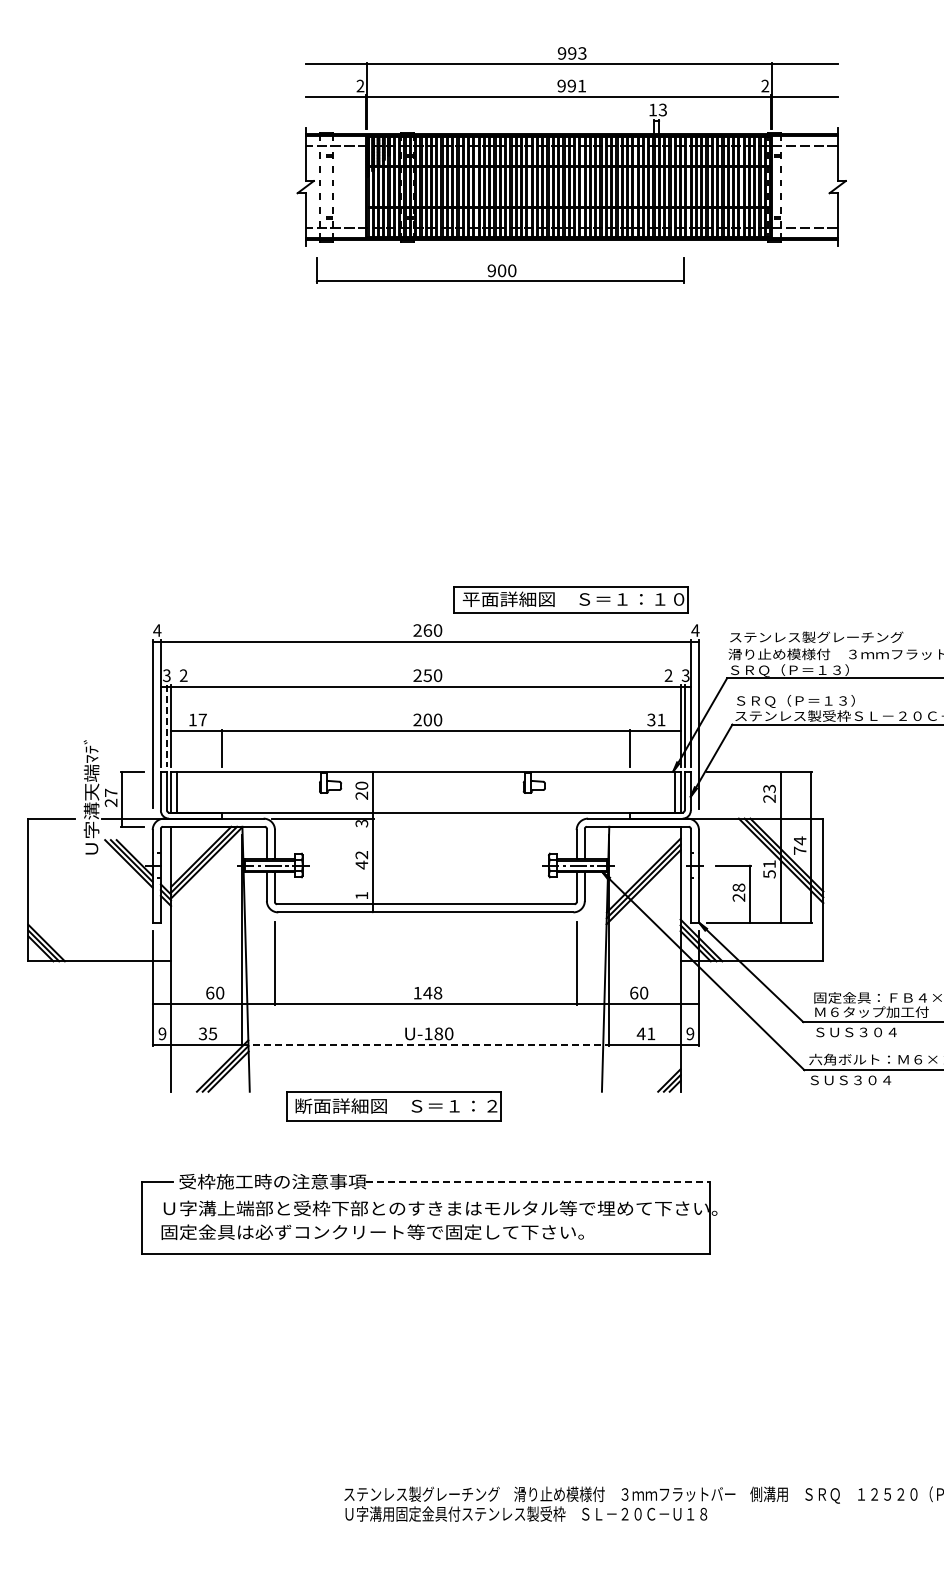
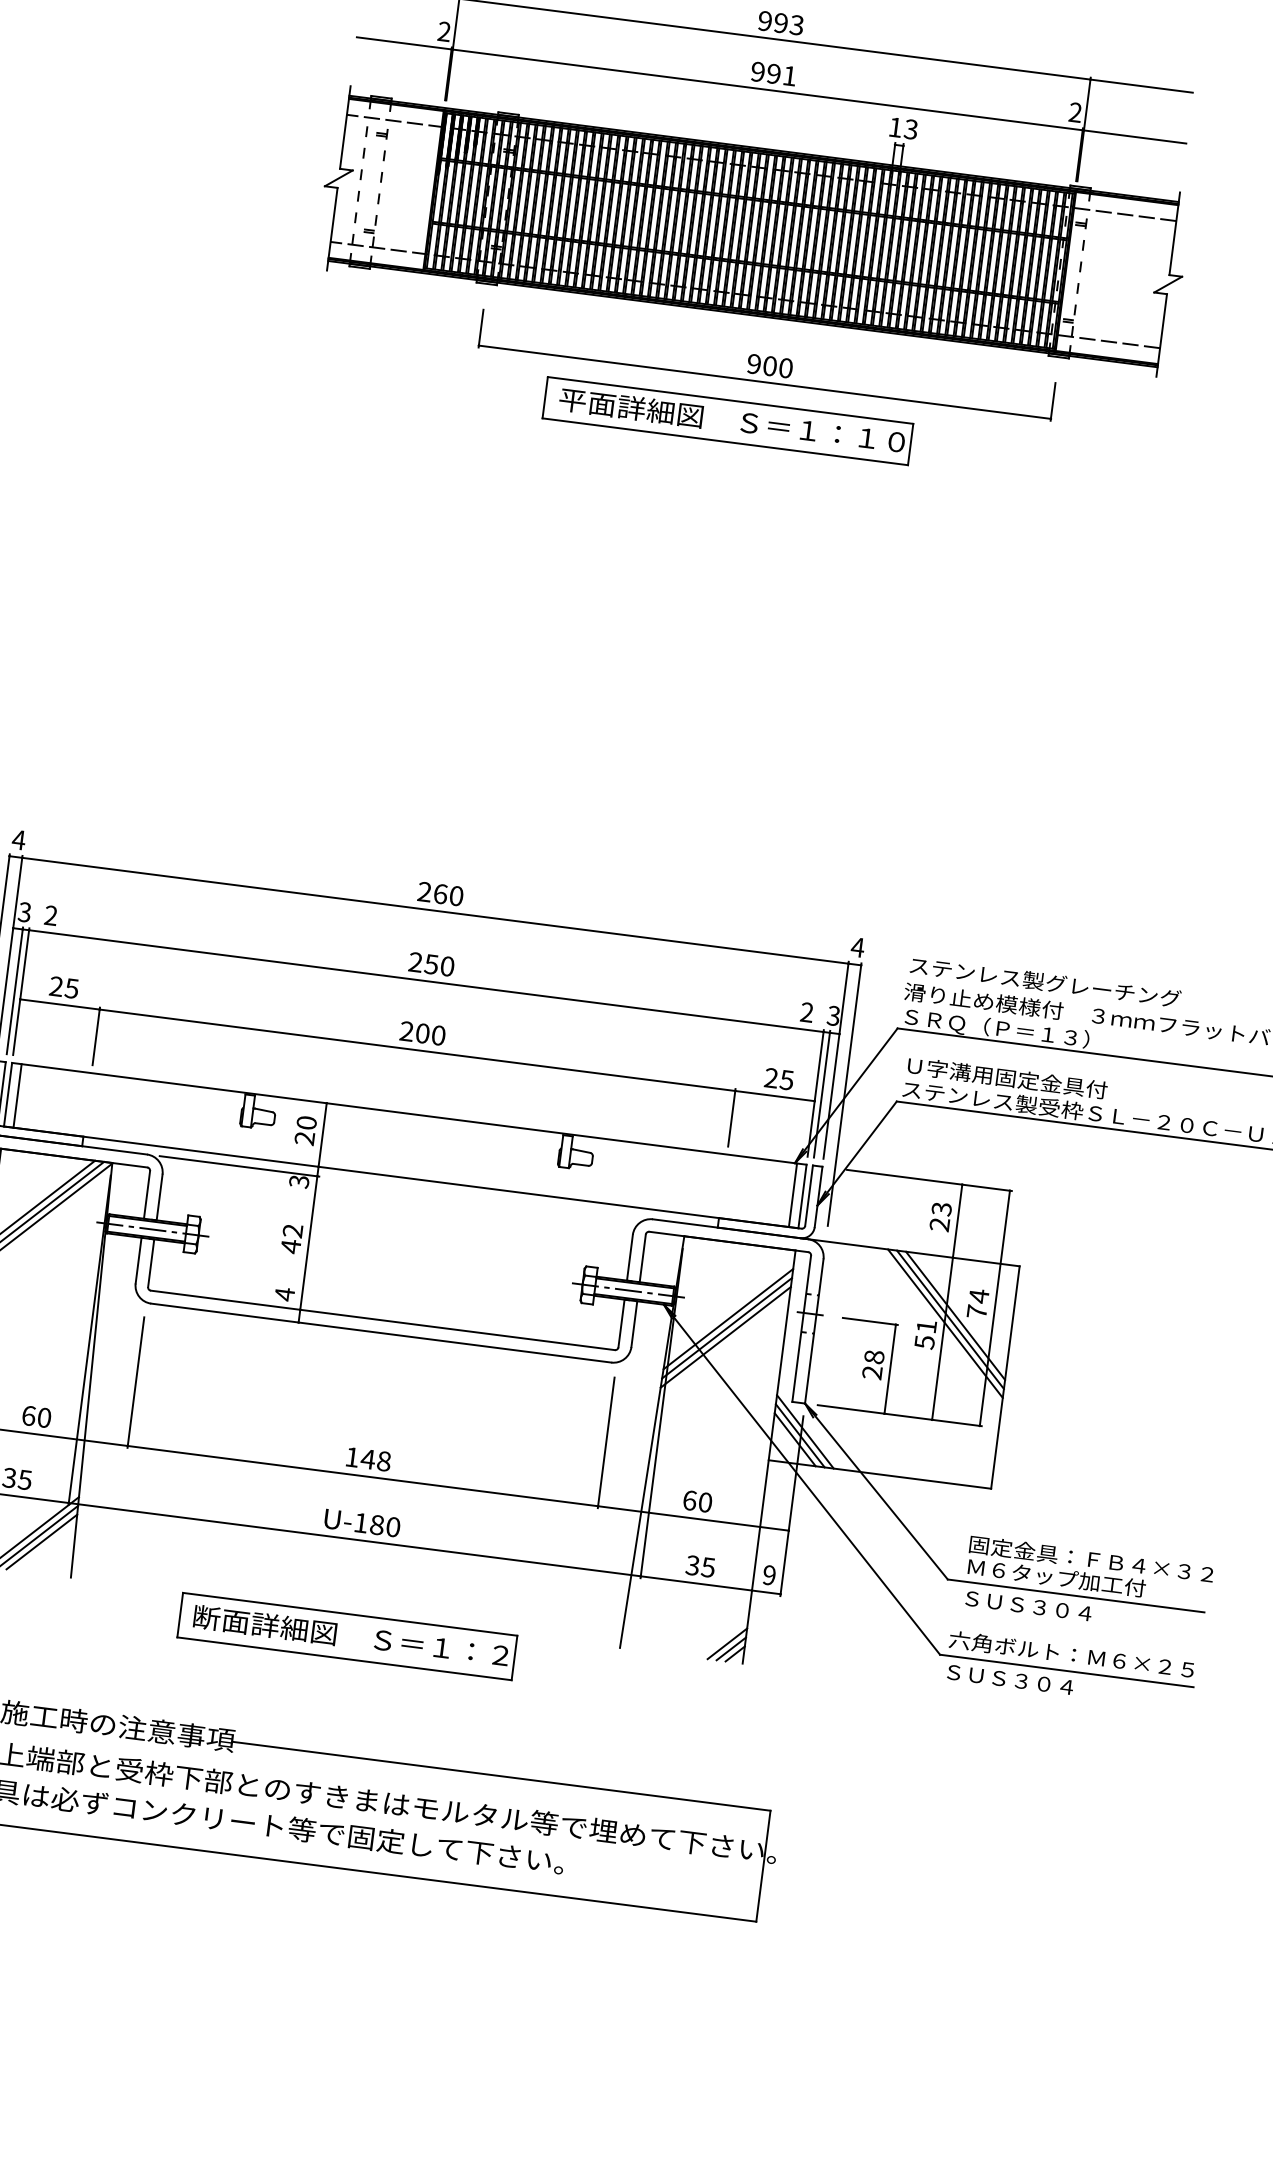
part: (500, 270) -> (767, 365), moved
part: (570, 599) -> (727, 420), moved
text: (800, 701) -> (1007, 1079), ＳＲＱ（Ｐ＝１３） -> Ｕ字溝用固定金具付
text: (197, 719) -> (63, 986), 17 -> 25
text: (656, 719) -> (779, 1078), 31 -> 25
line: (166, 726) -> (14, 991), dashed -> solid
text: (361, 895) -> (284, 1293), 1 -> 4
text: (645, 1033) -> (699, 1565), 41 -> 35
line: (426, 1044) -> (355, 1539), dashed -> solid
part: (393, 1106) -> (346, 1636), moved
line: (538, 1182) -> (502, 1776), dashed -> solid

